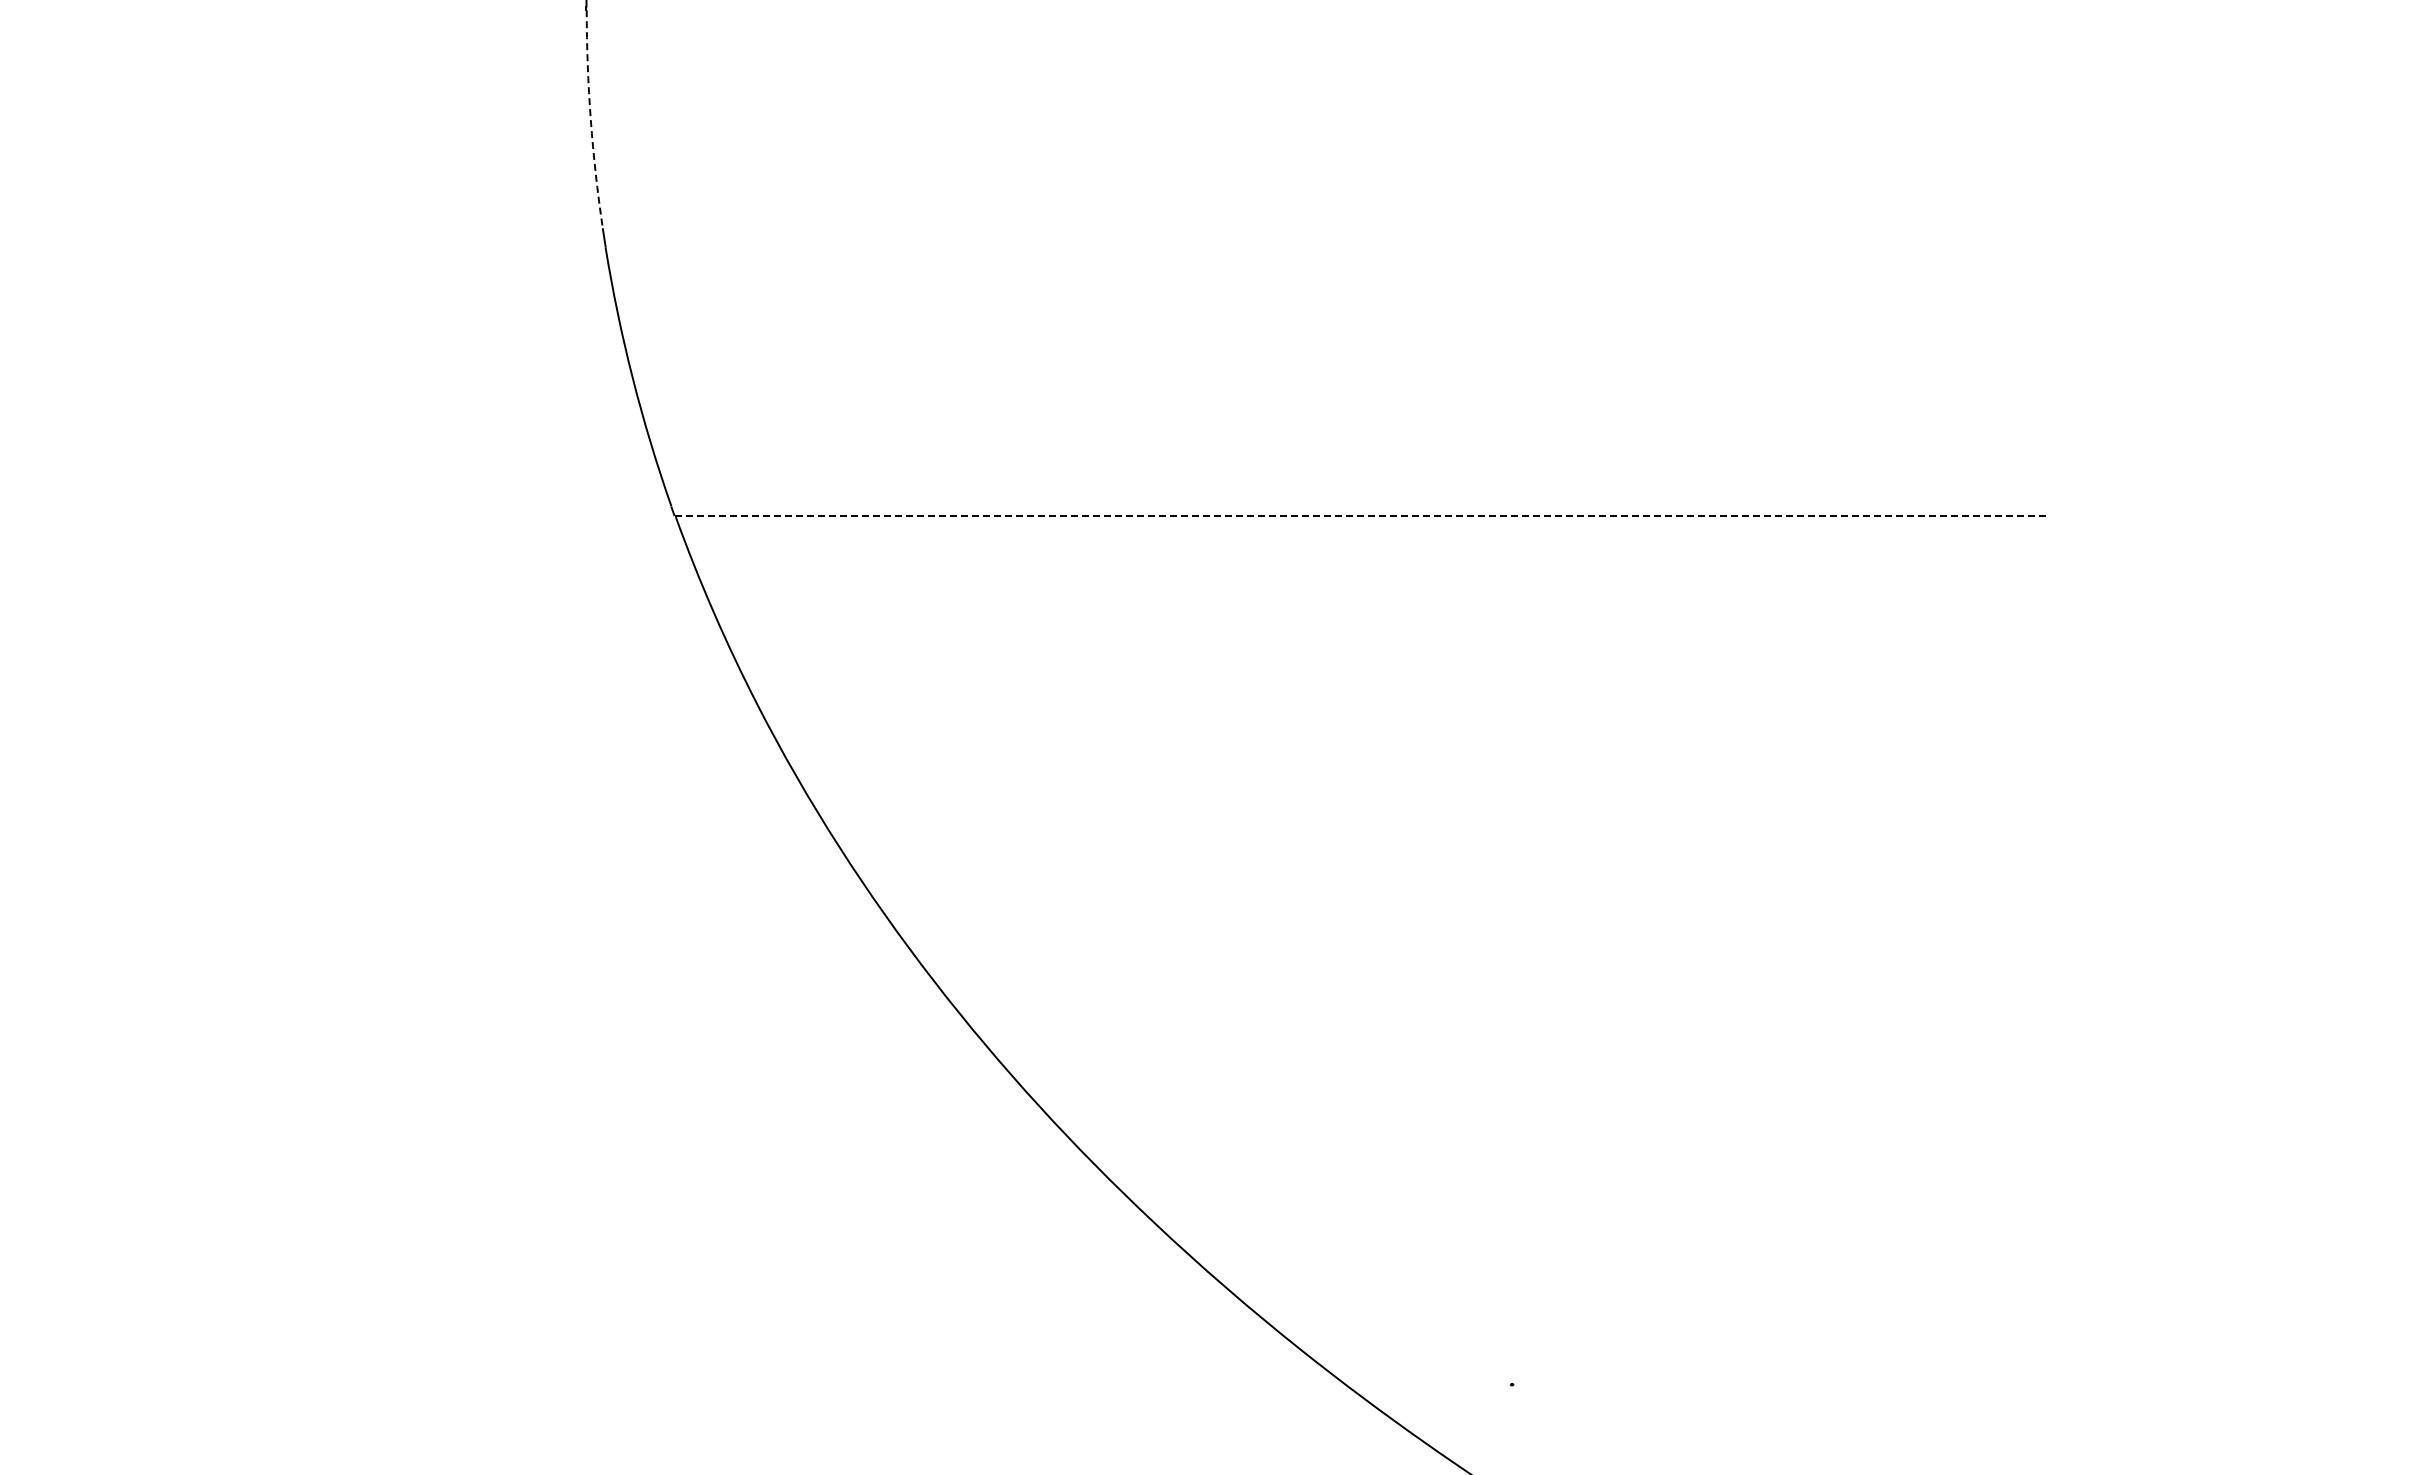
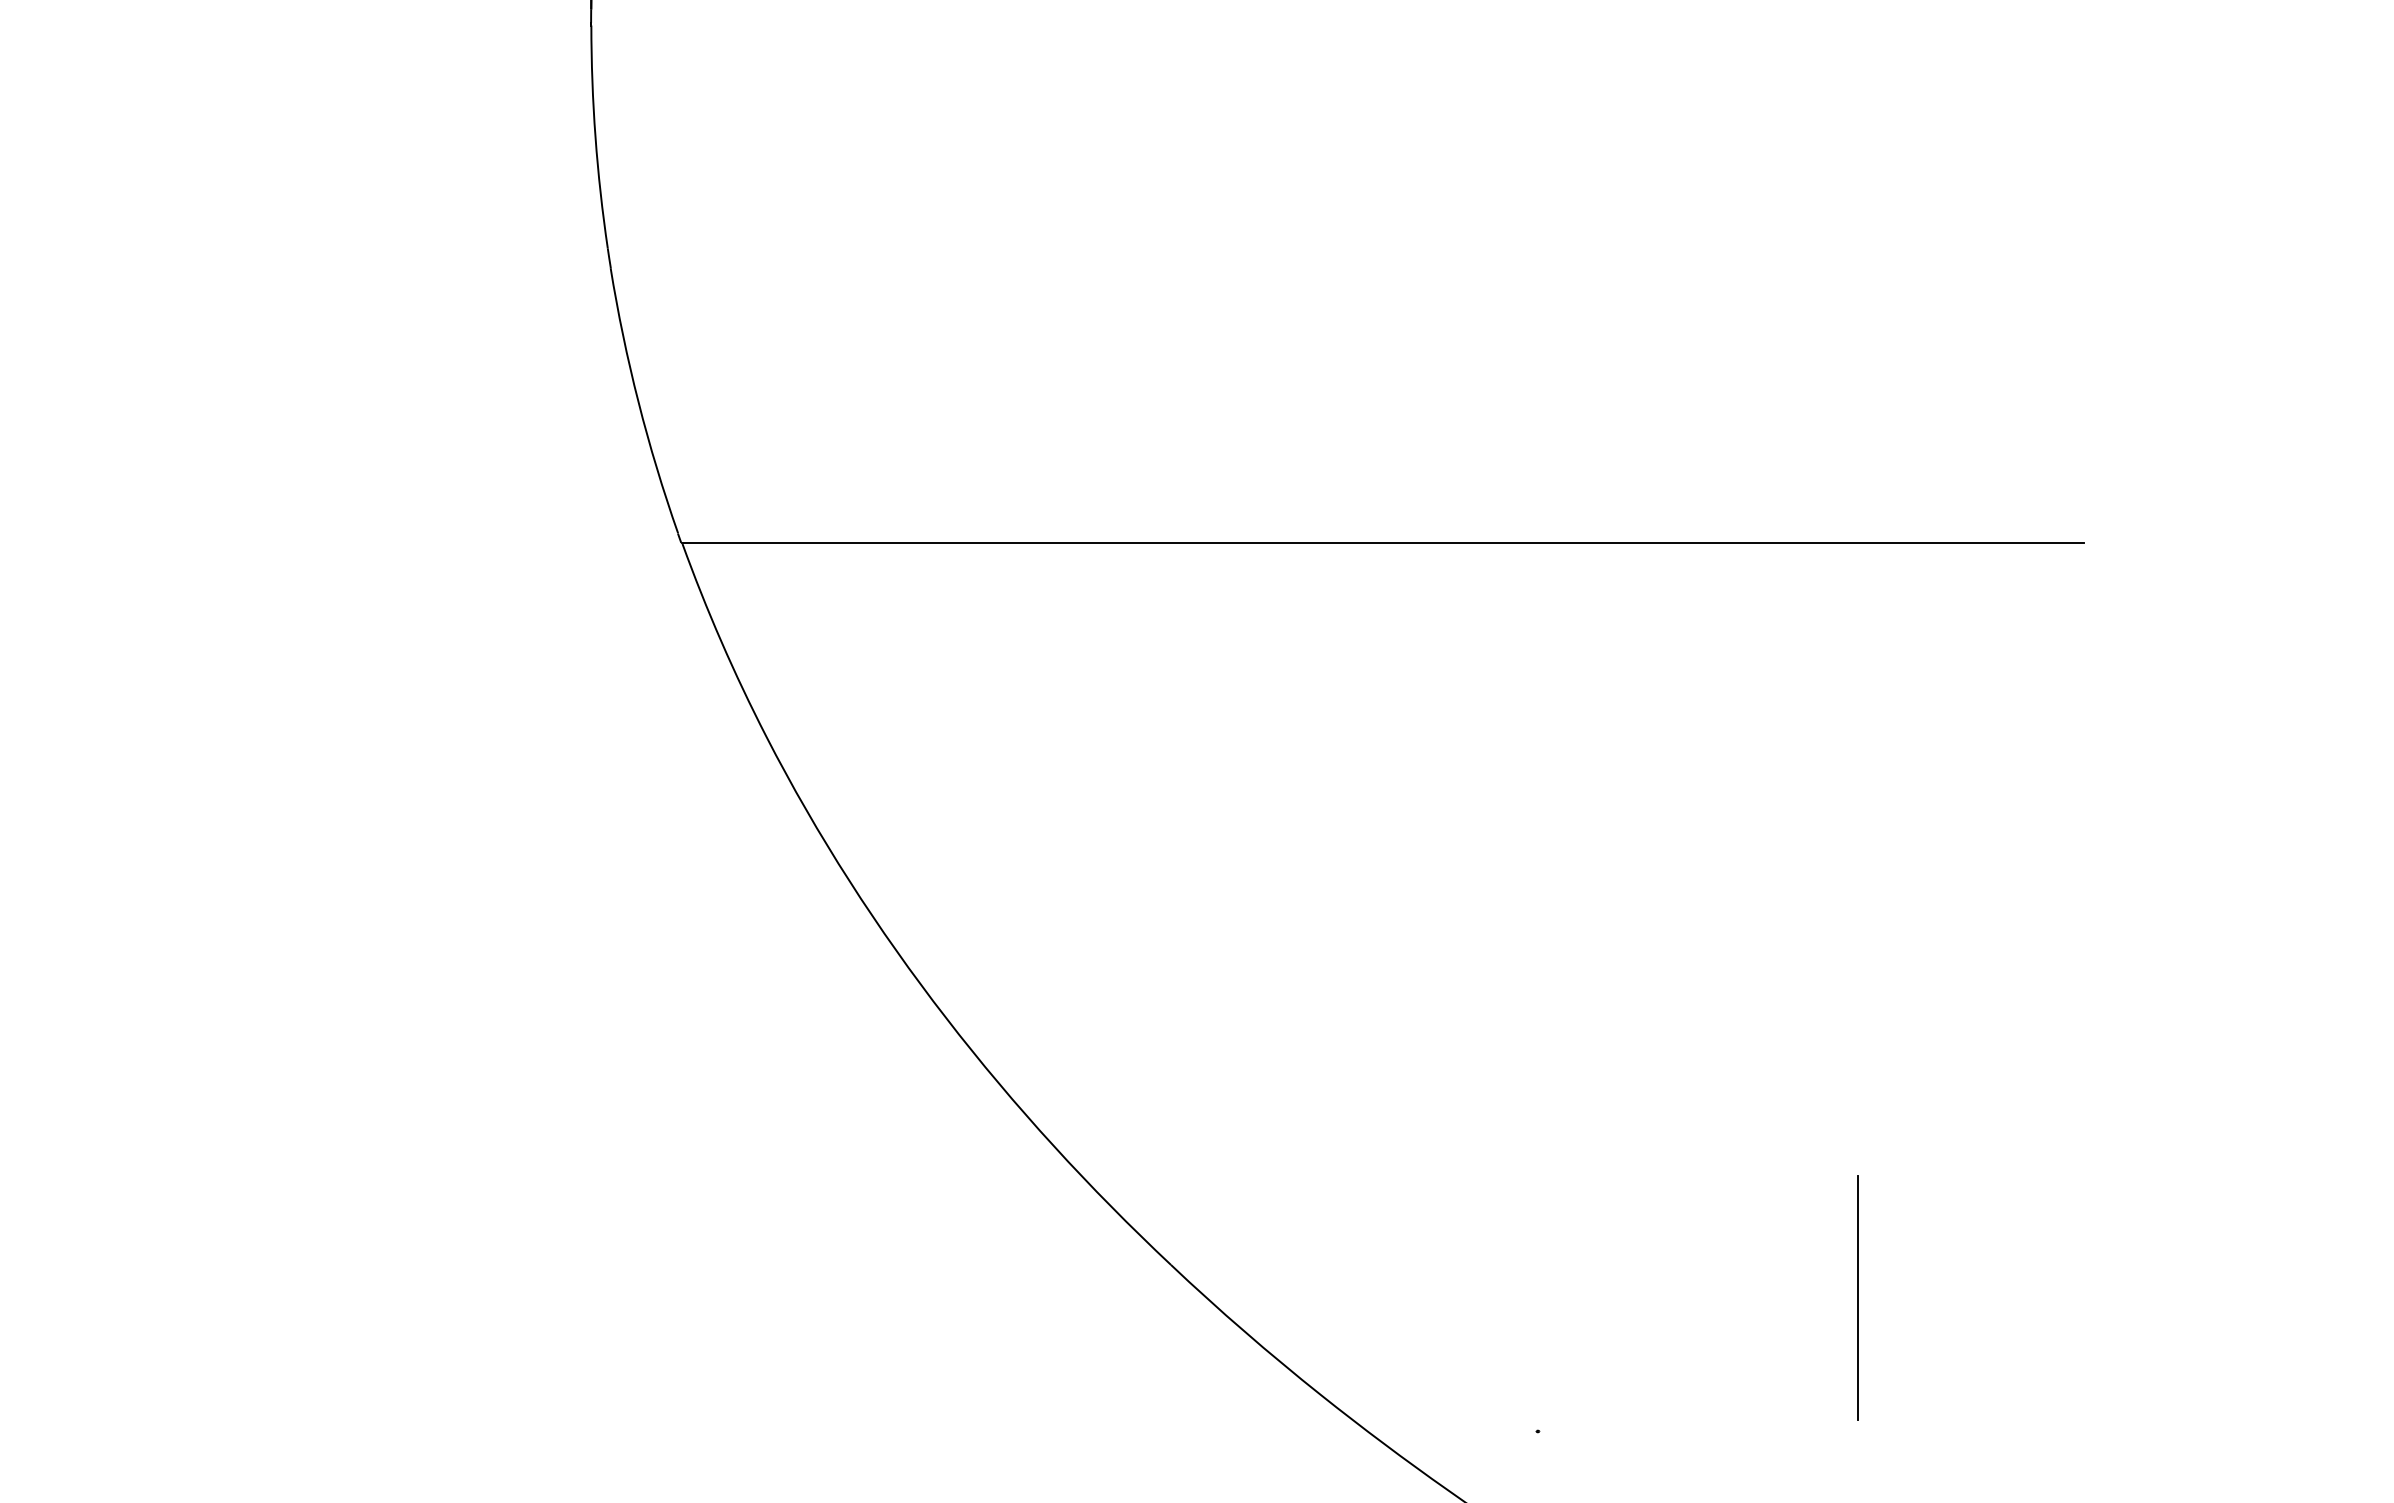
arc: (590, 119) -> (595, 137), dashed -> solid
line: (1360, 515) -> (1382, 542), dashed -> solid
line: (1825, 1254) -> (1858, 1298), added

